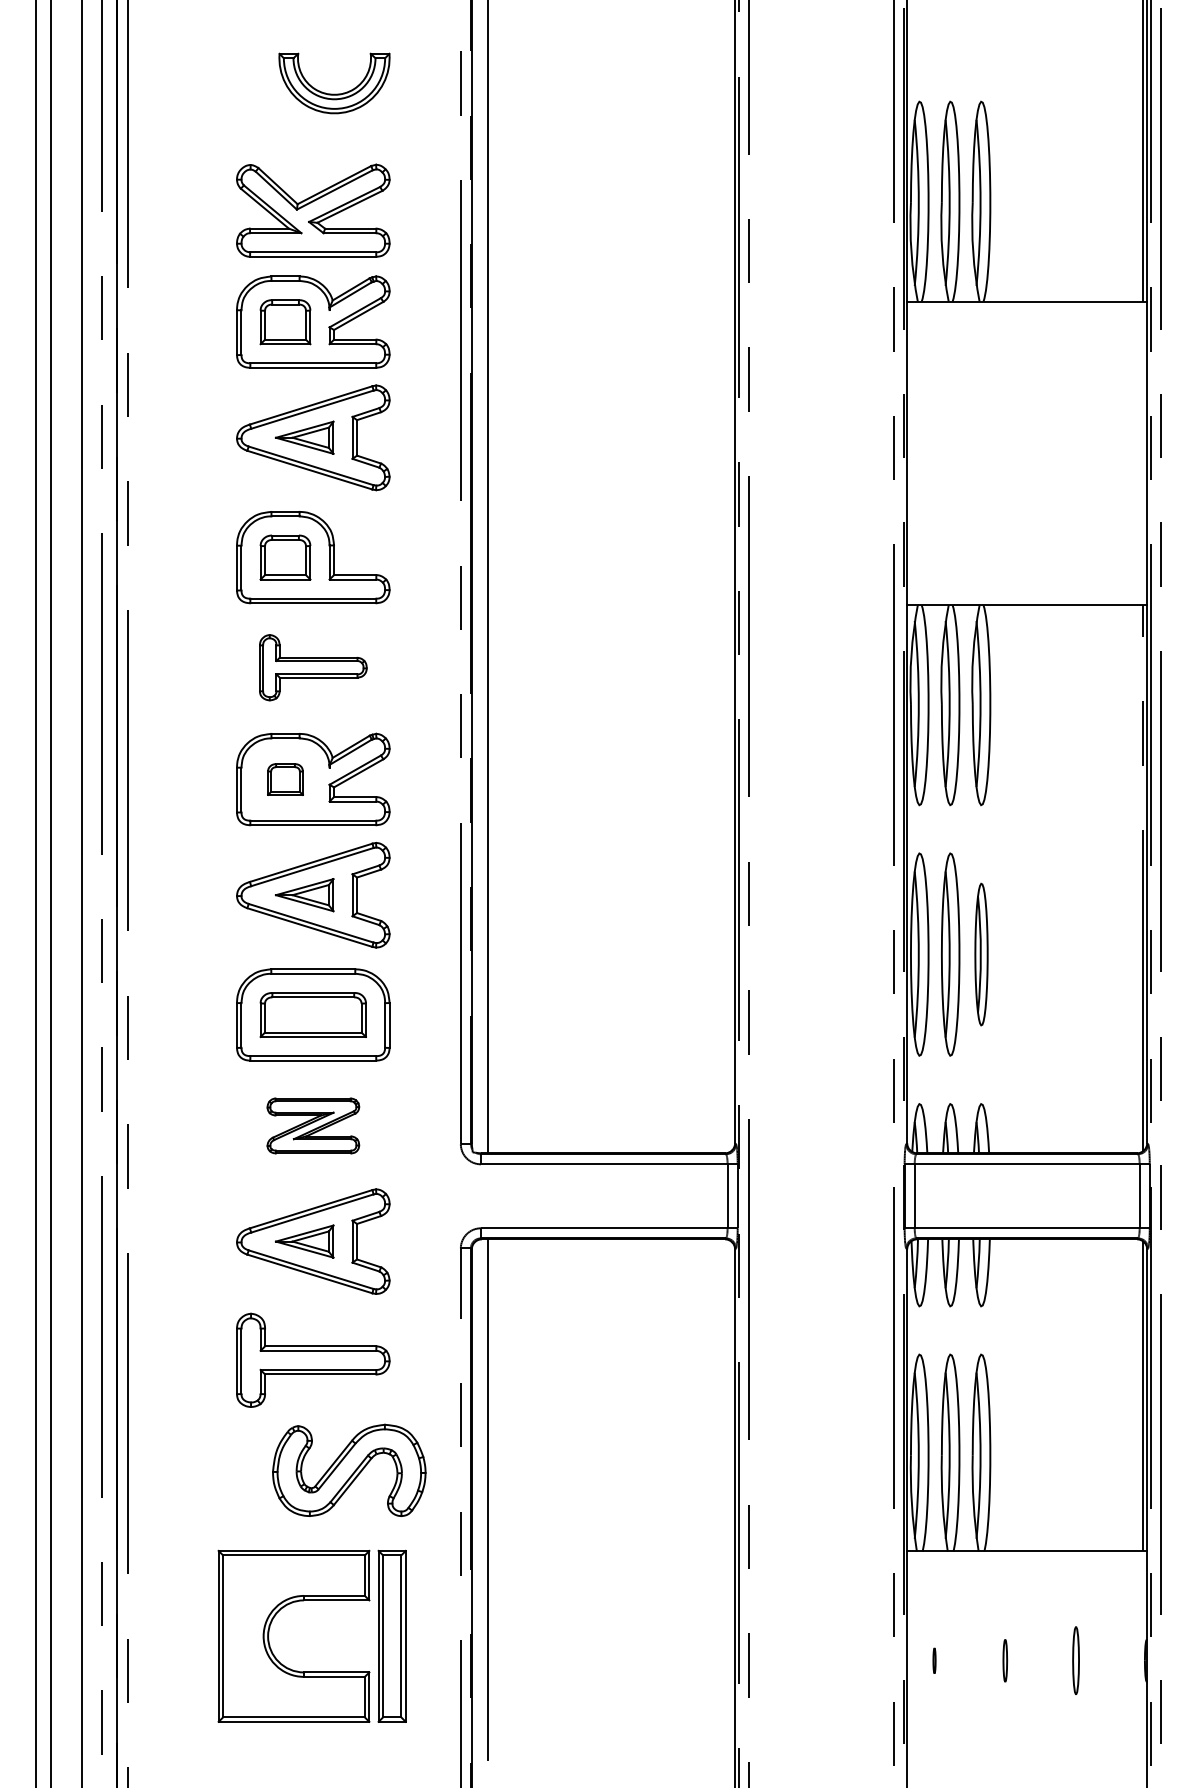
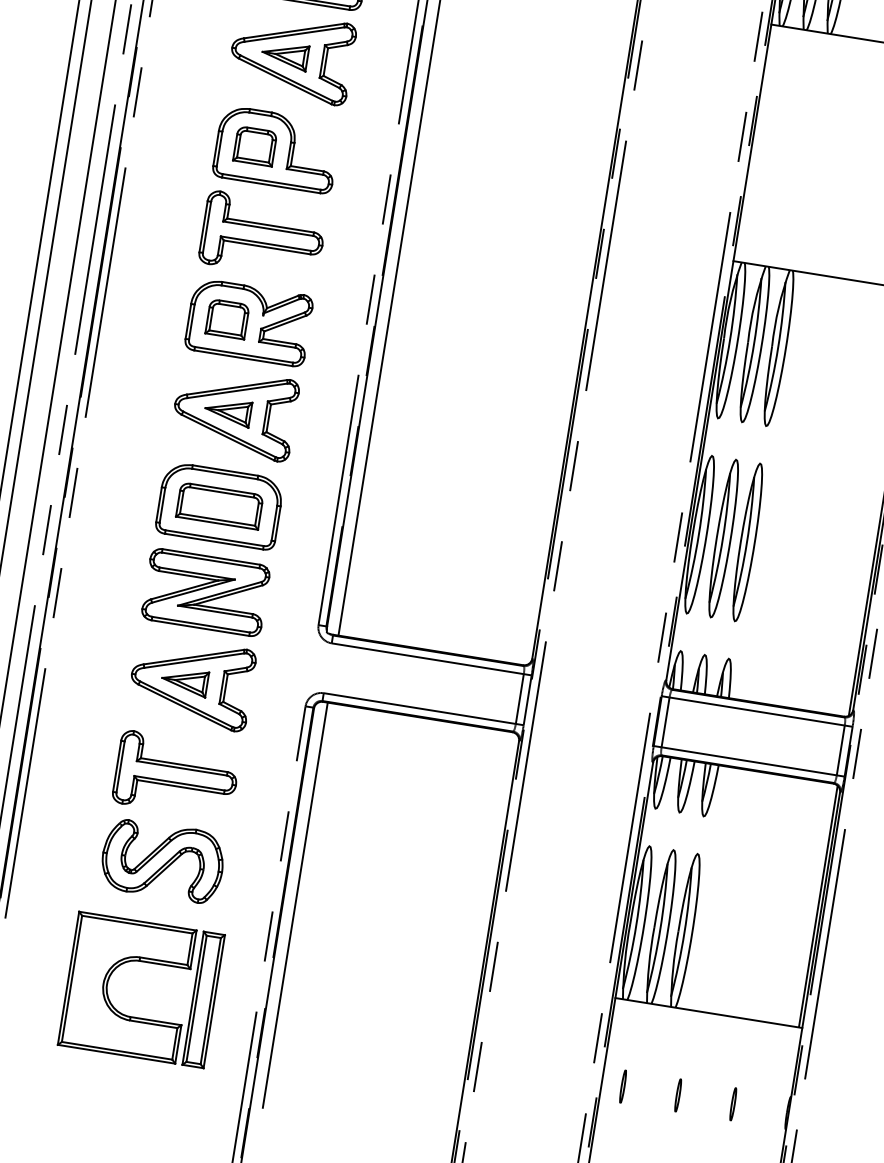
part: (313, 667) -> (263, 235), size x1.43
part: (285, 779) -> (227, 319), size x1.43
part: (981, 954) -> (747, 542), size x1.43
part: (313, 1125) -> (206, 592), size x1.67
part: (349, 1469) -> (163, 860), moved
part: (934, 1660) -> (623, 1086), size x1.67
part: (1075, 1660) -> (732, 1103), size x0.62

